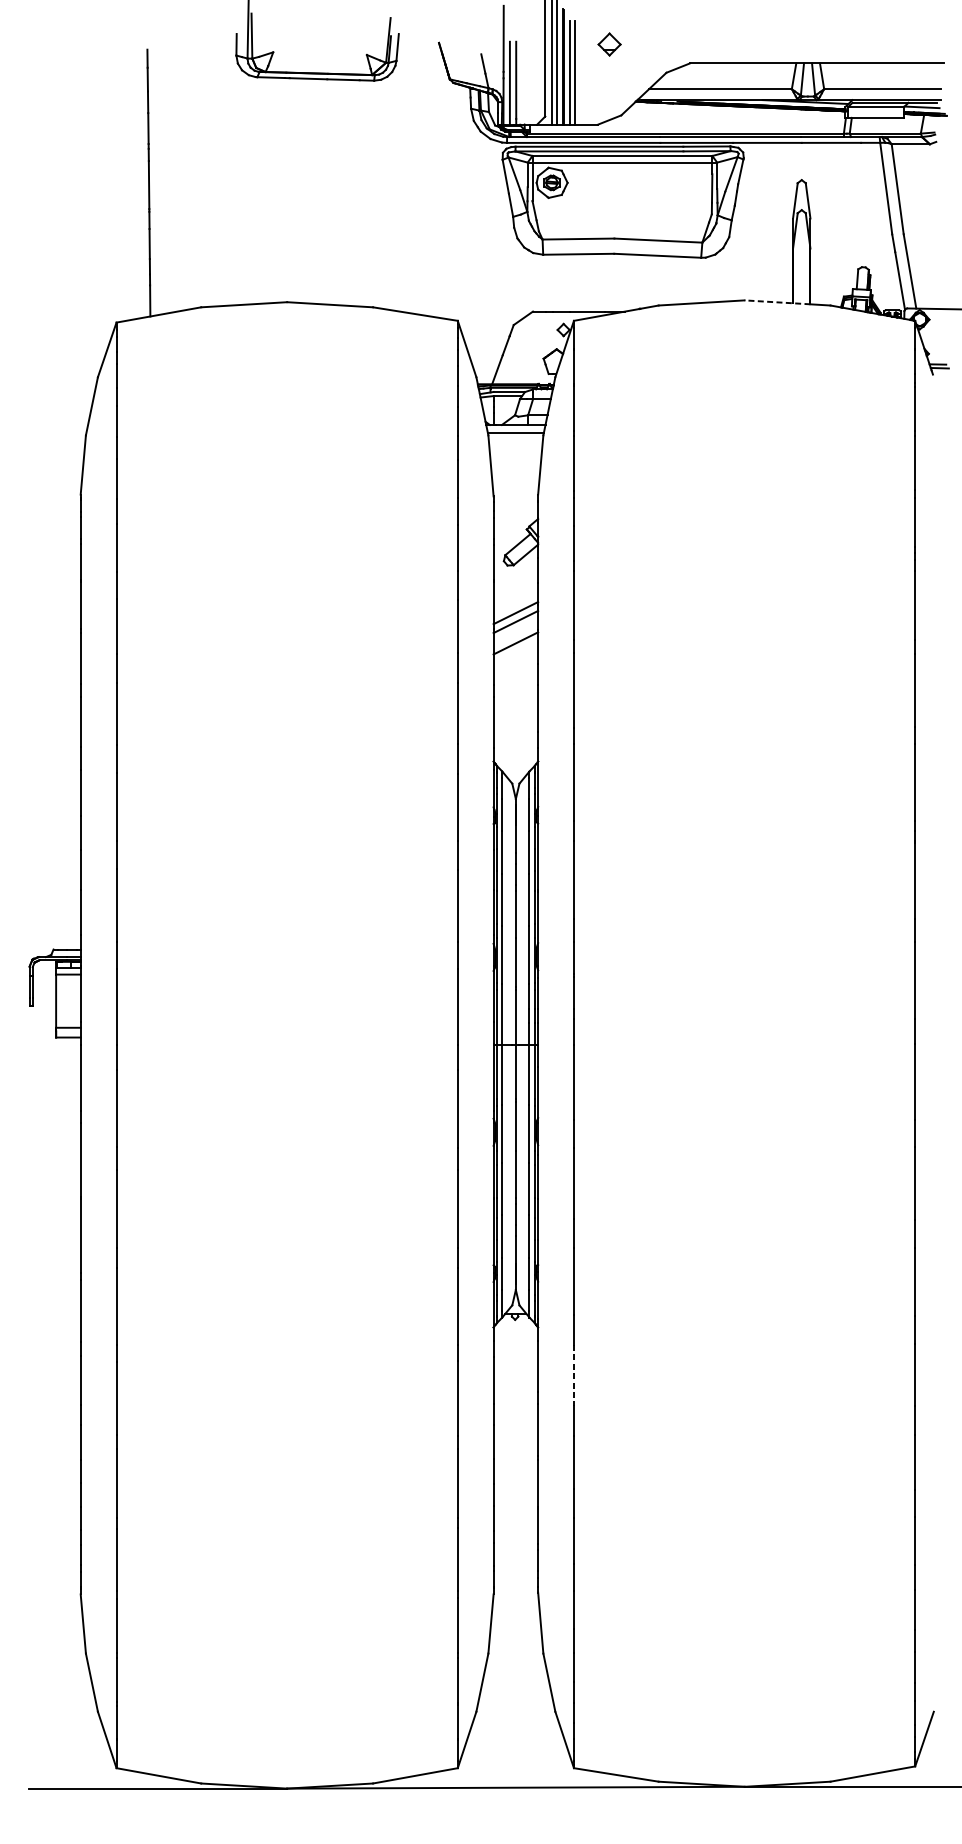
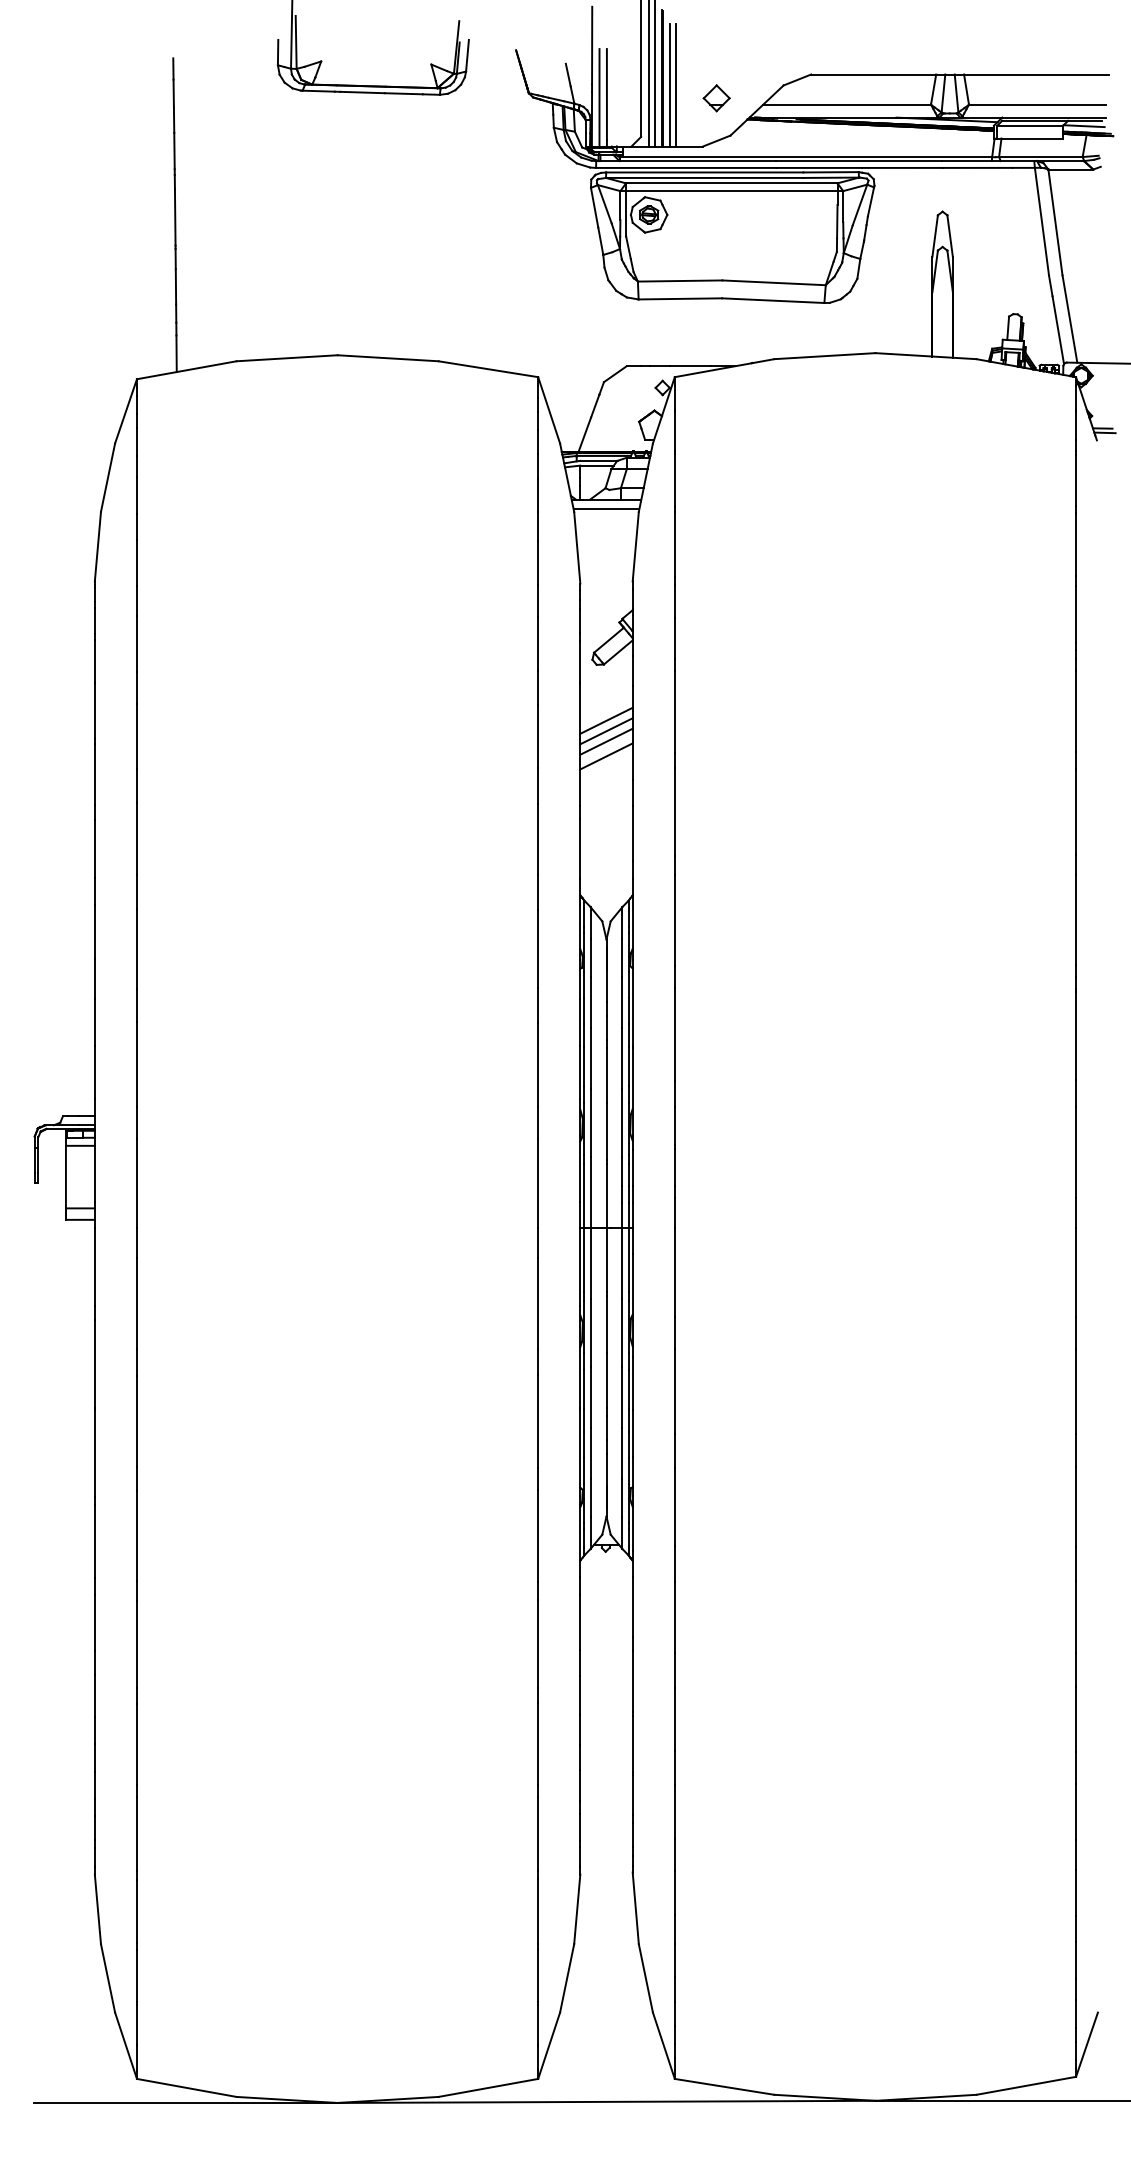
part: (609, 44) -> (716, 98), moved
line: (777, 302) -> (914, 355), dashed -> solid
line: (515, 630) -> (606, 741), added
line: (573, 1375) -> (674, 1617), dashed -> solid

